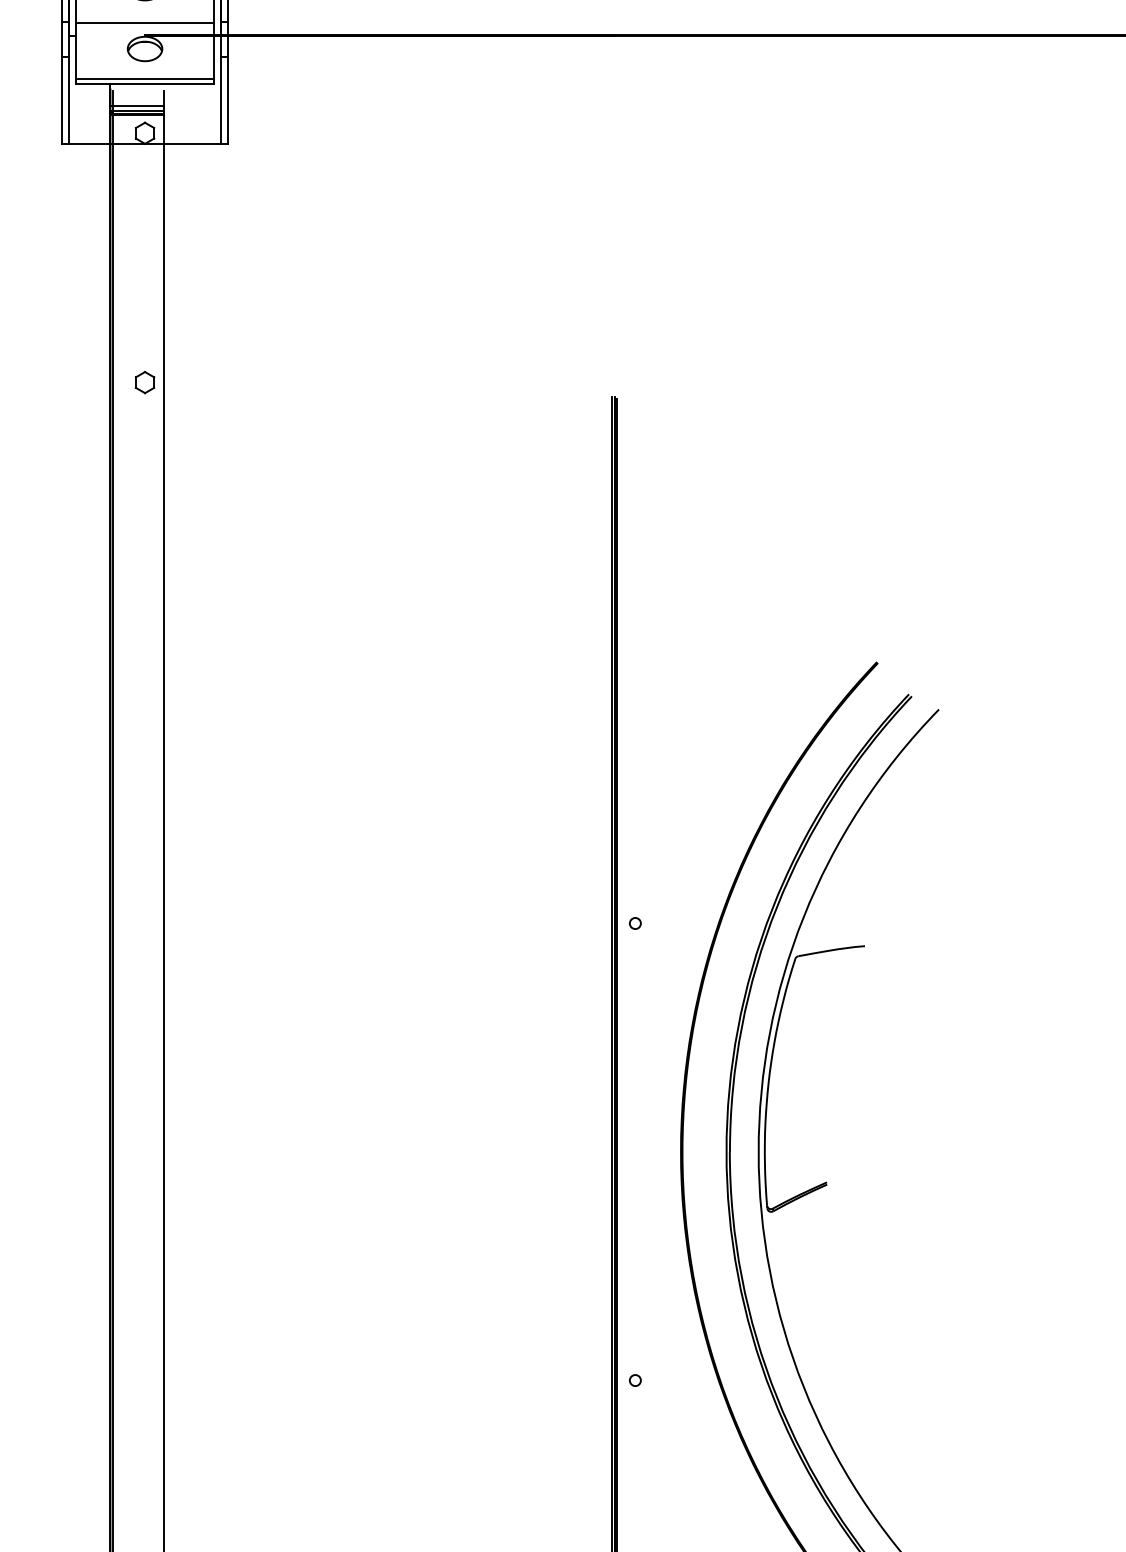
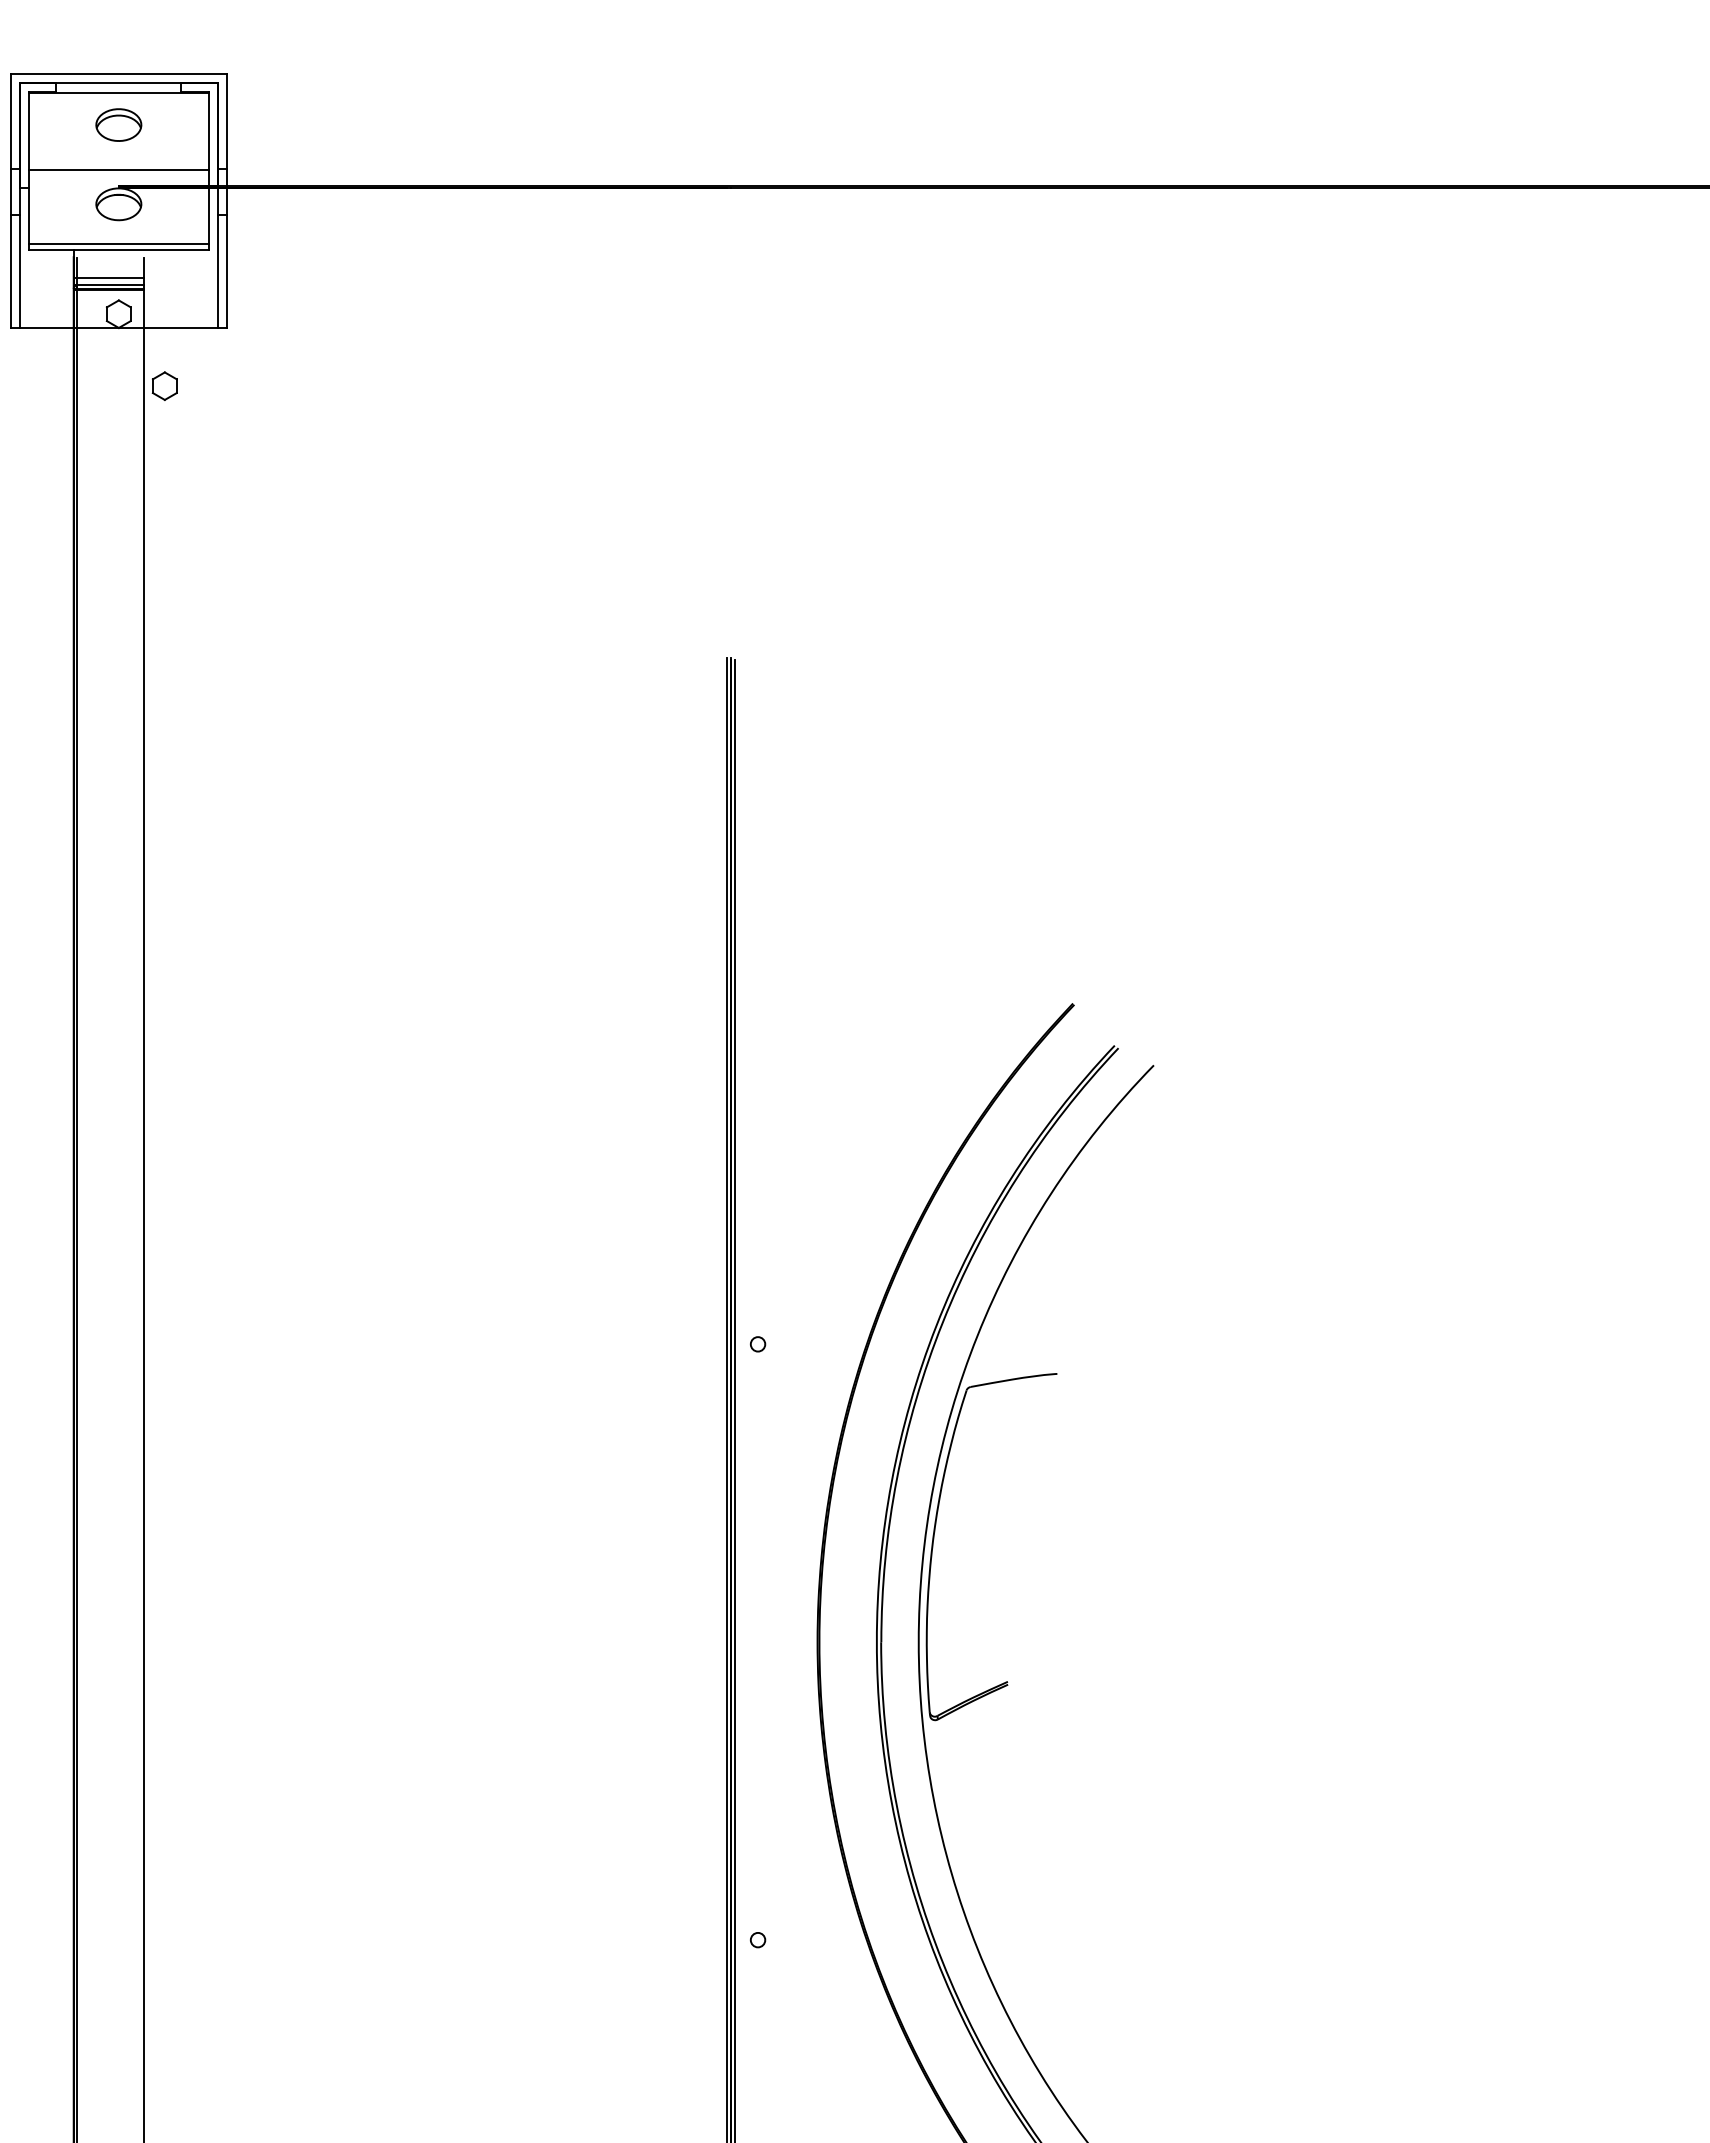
part: (144, 382) -> (164, 385), moved

